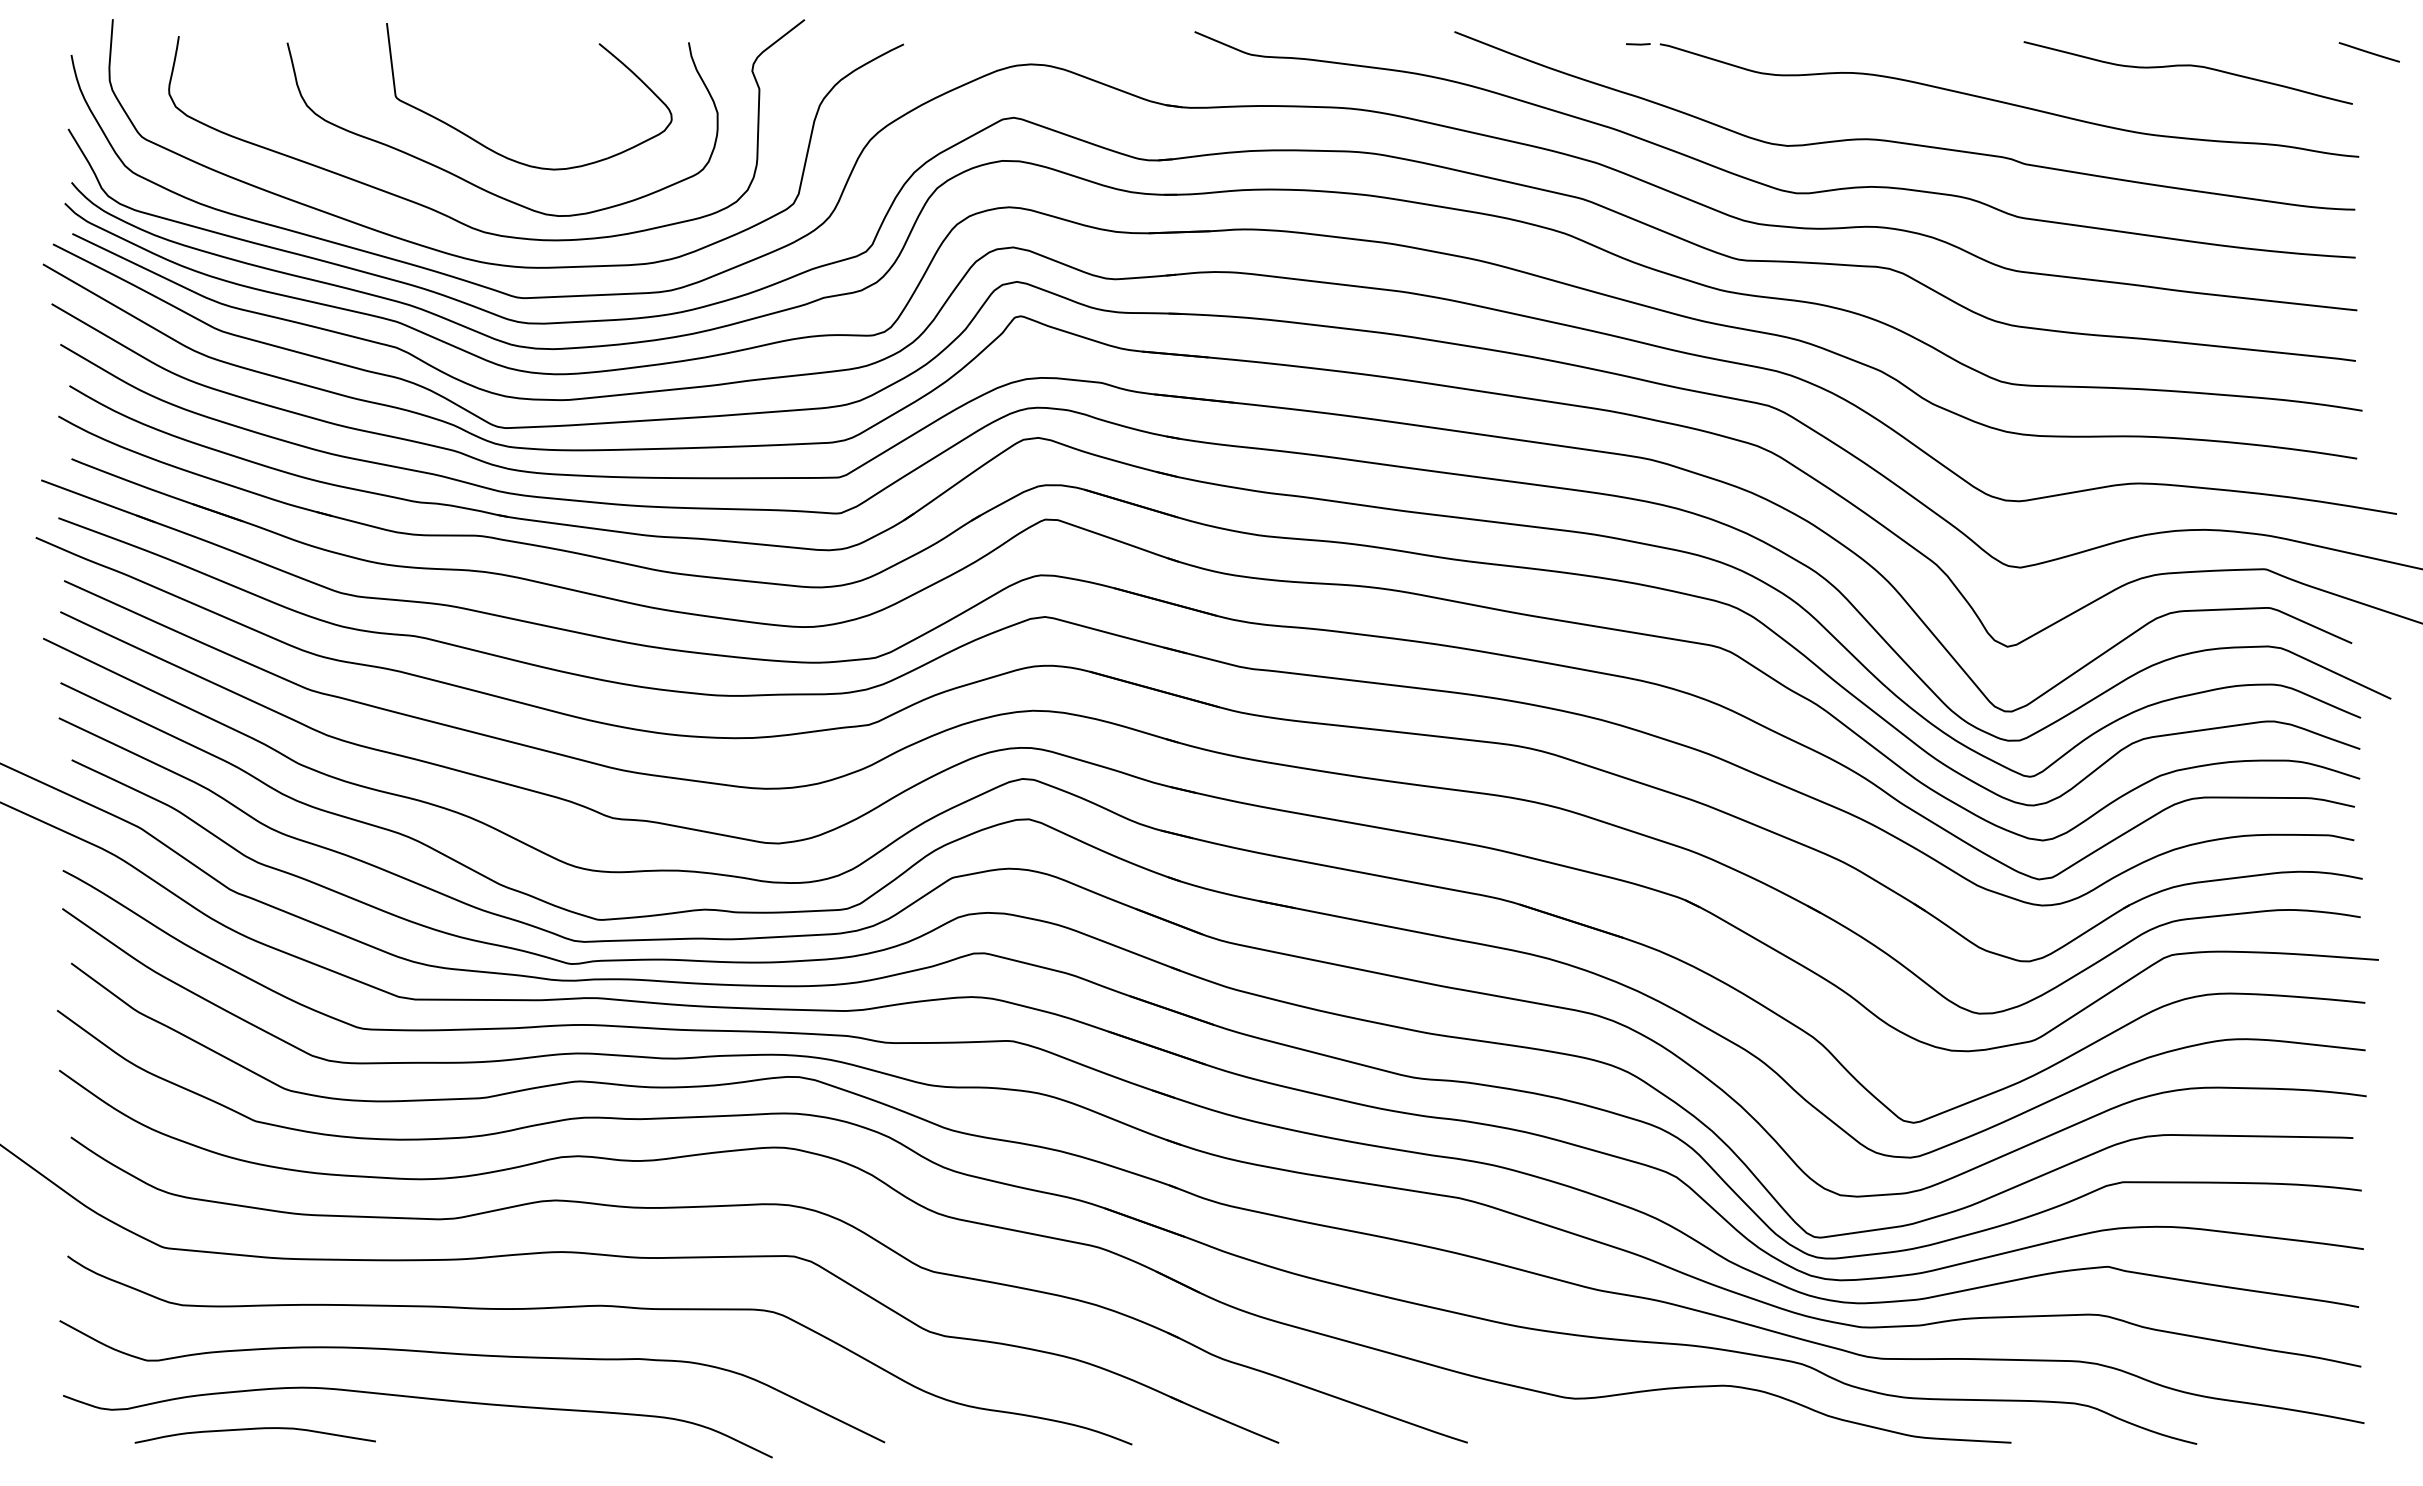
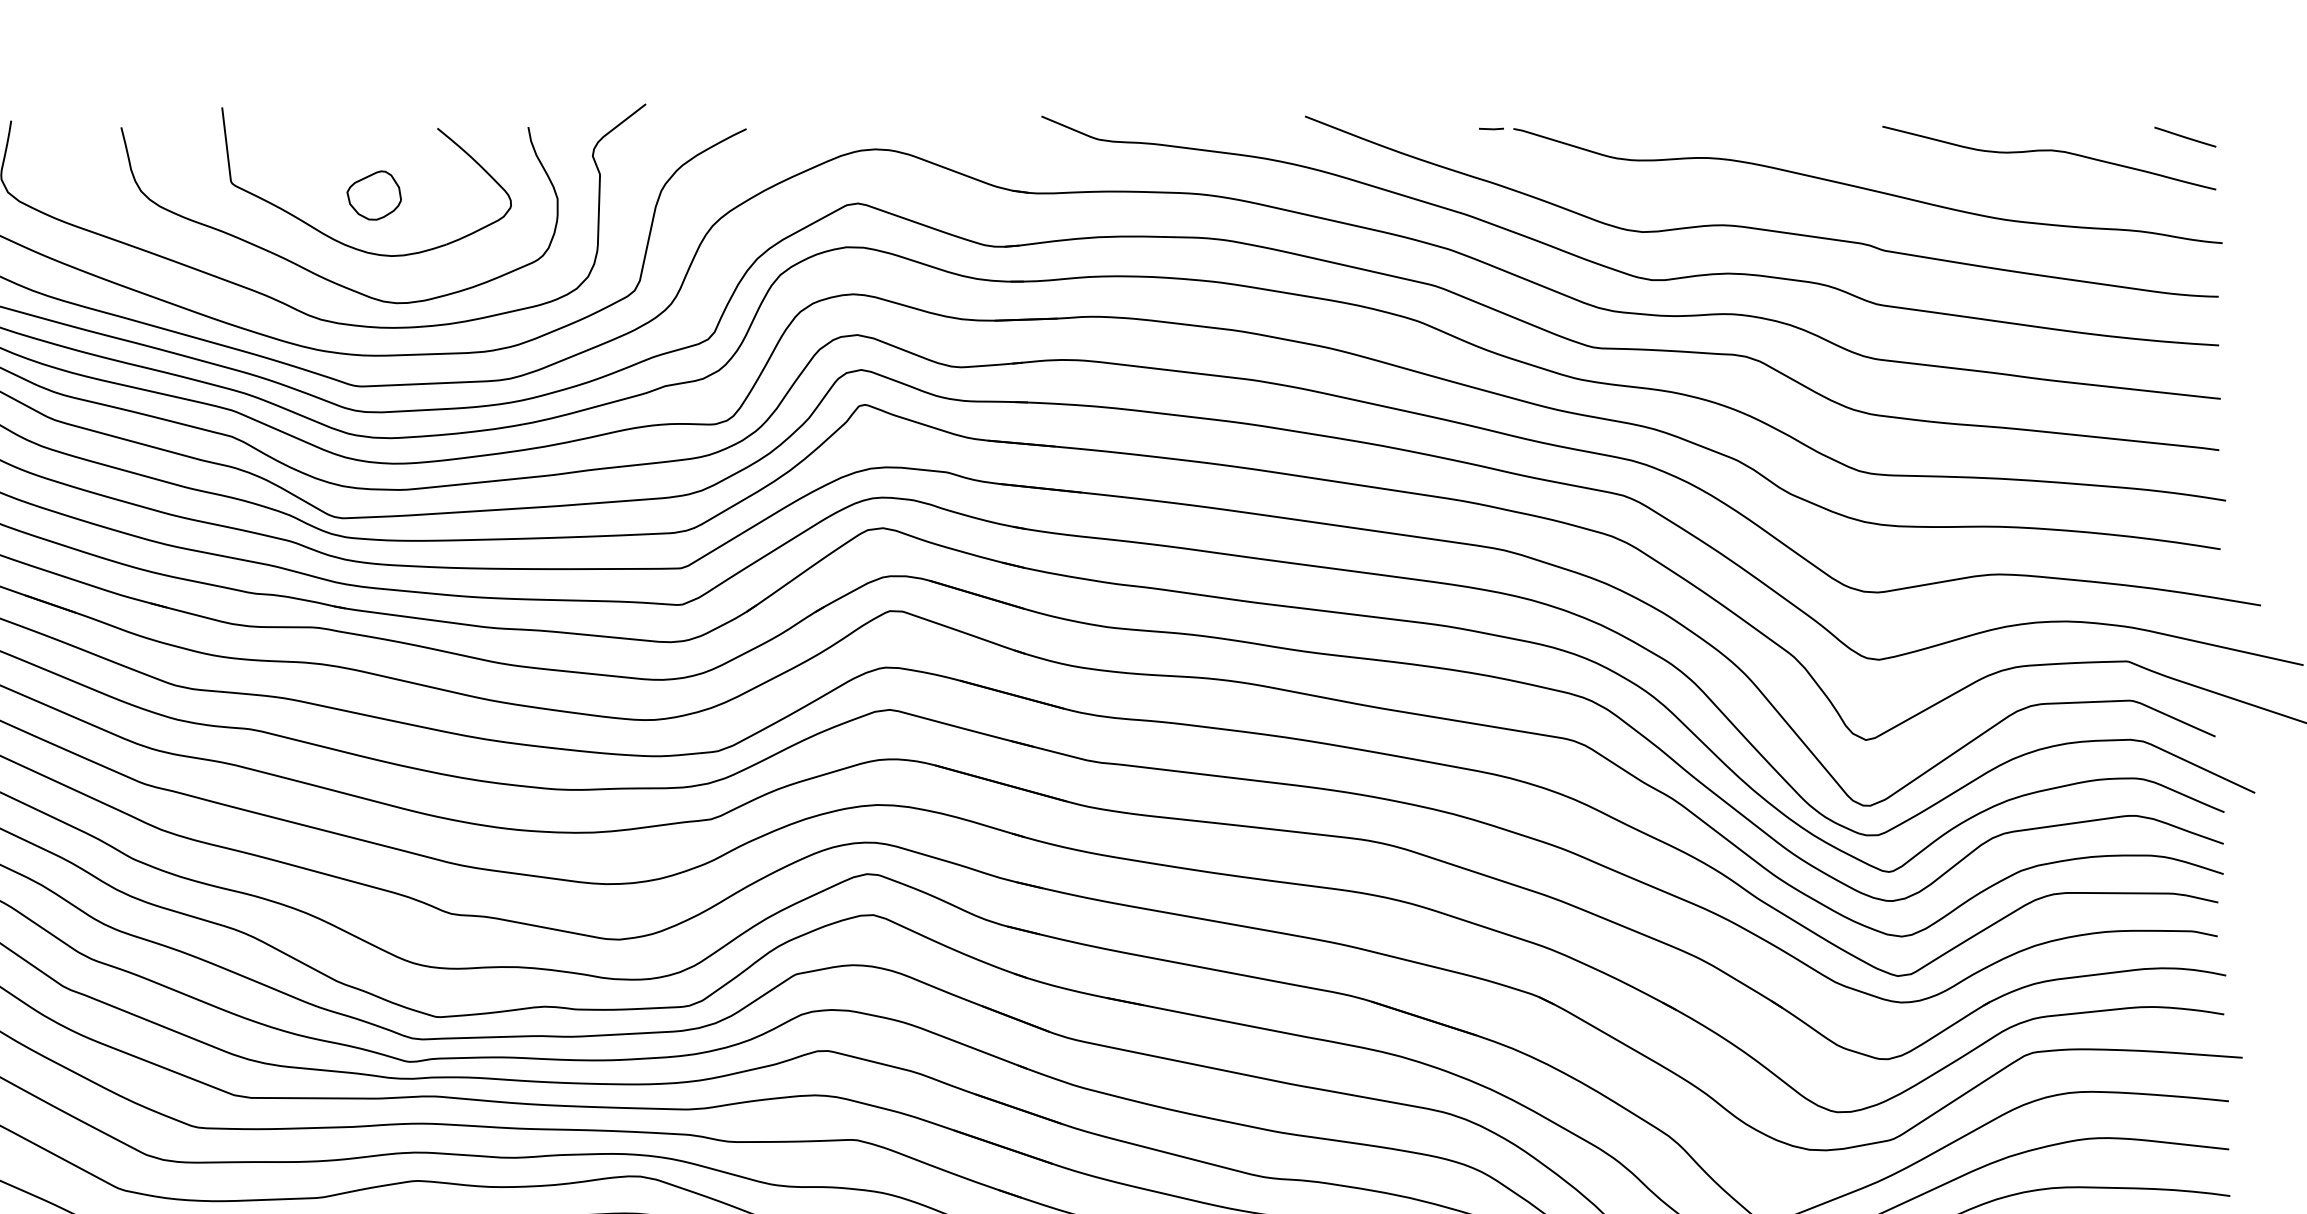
line: (2368, 52) -> (2184, 137), moved
part: (536, 109) -> (373, 195), added

